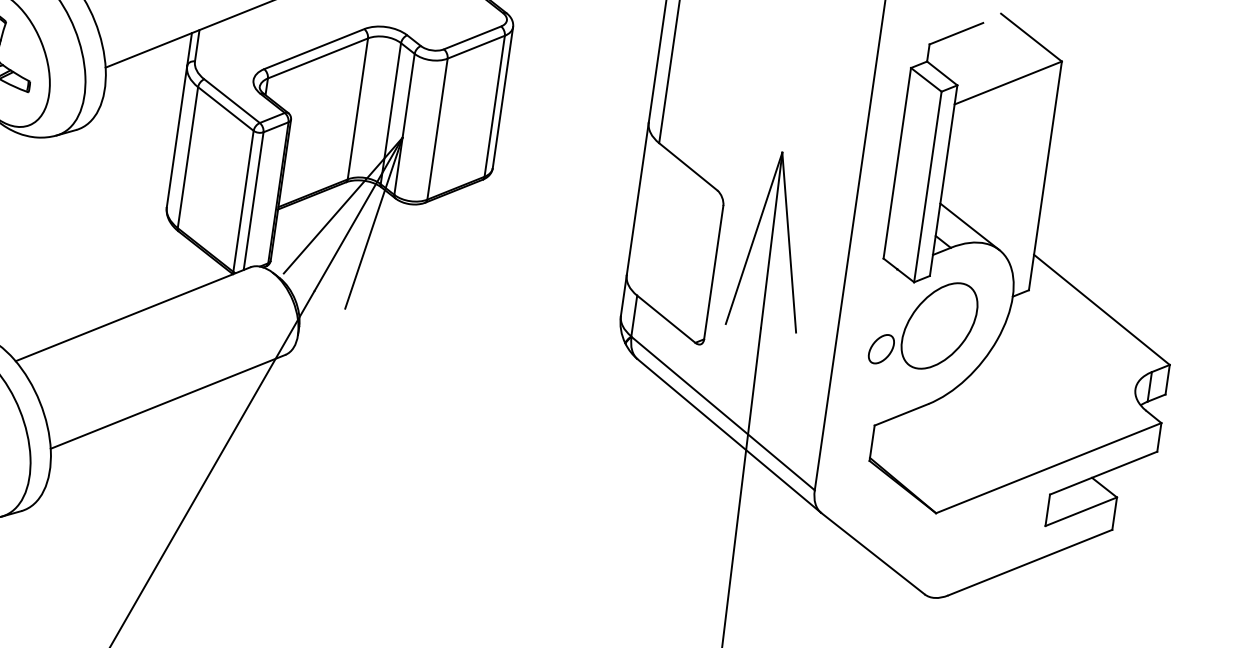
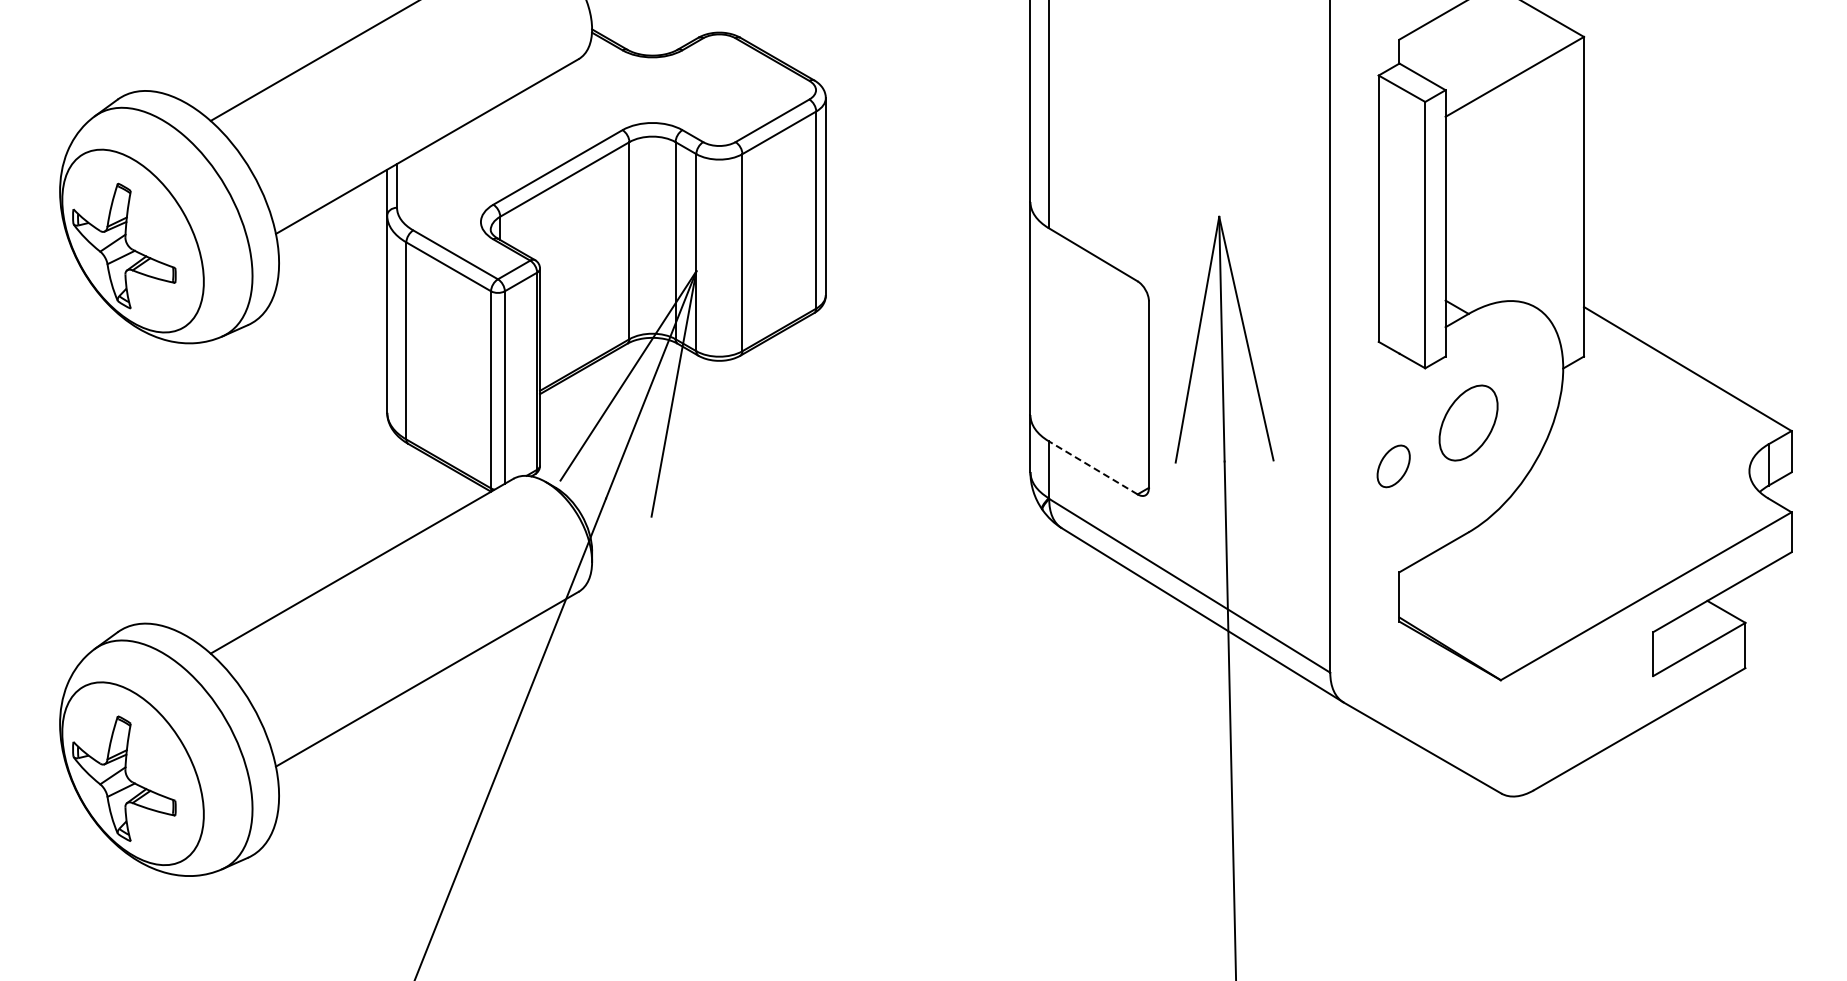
line: (969, 226) -> (1490, 281), removed
line: (666, 319) -> (1093, 467), solid -> dashed
part: (939, 325) -> (1468, 422), size x0.6

